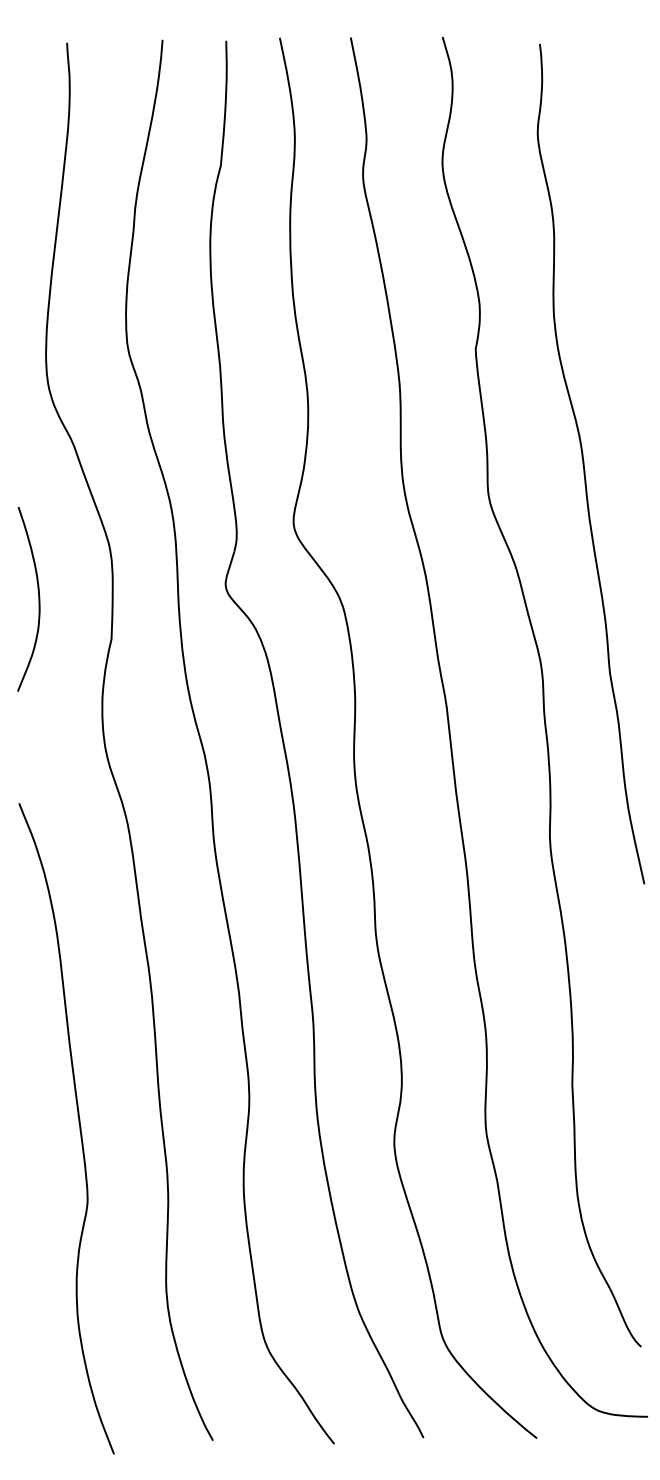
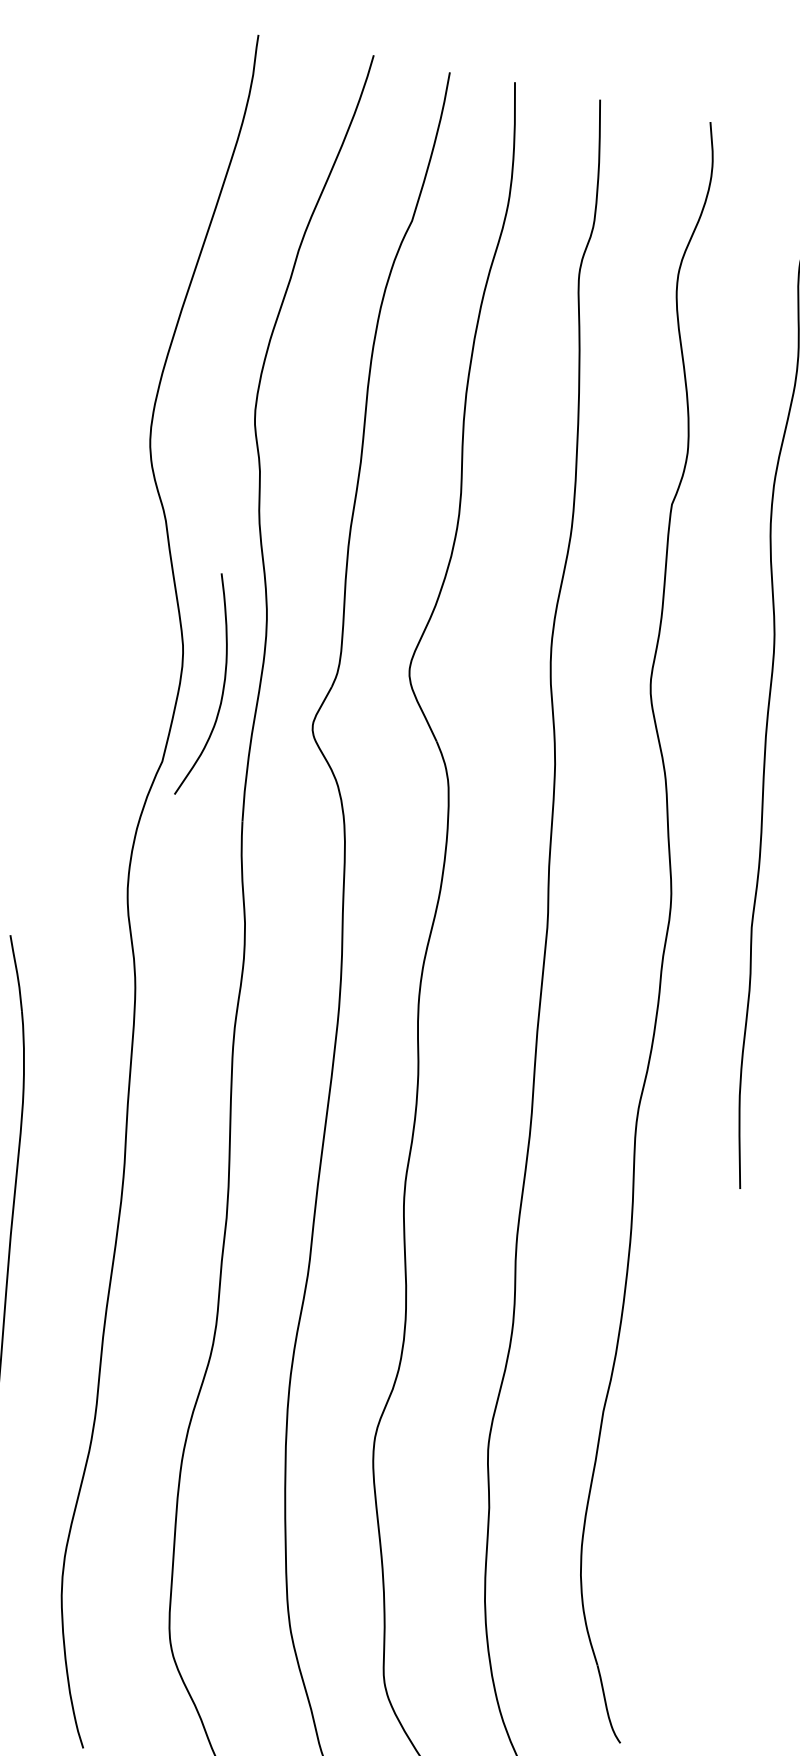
curve: (38, 599) -> (222, 689), moved

